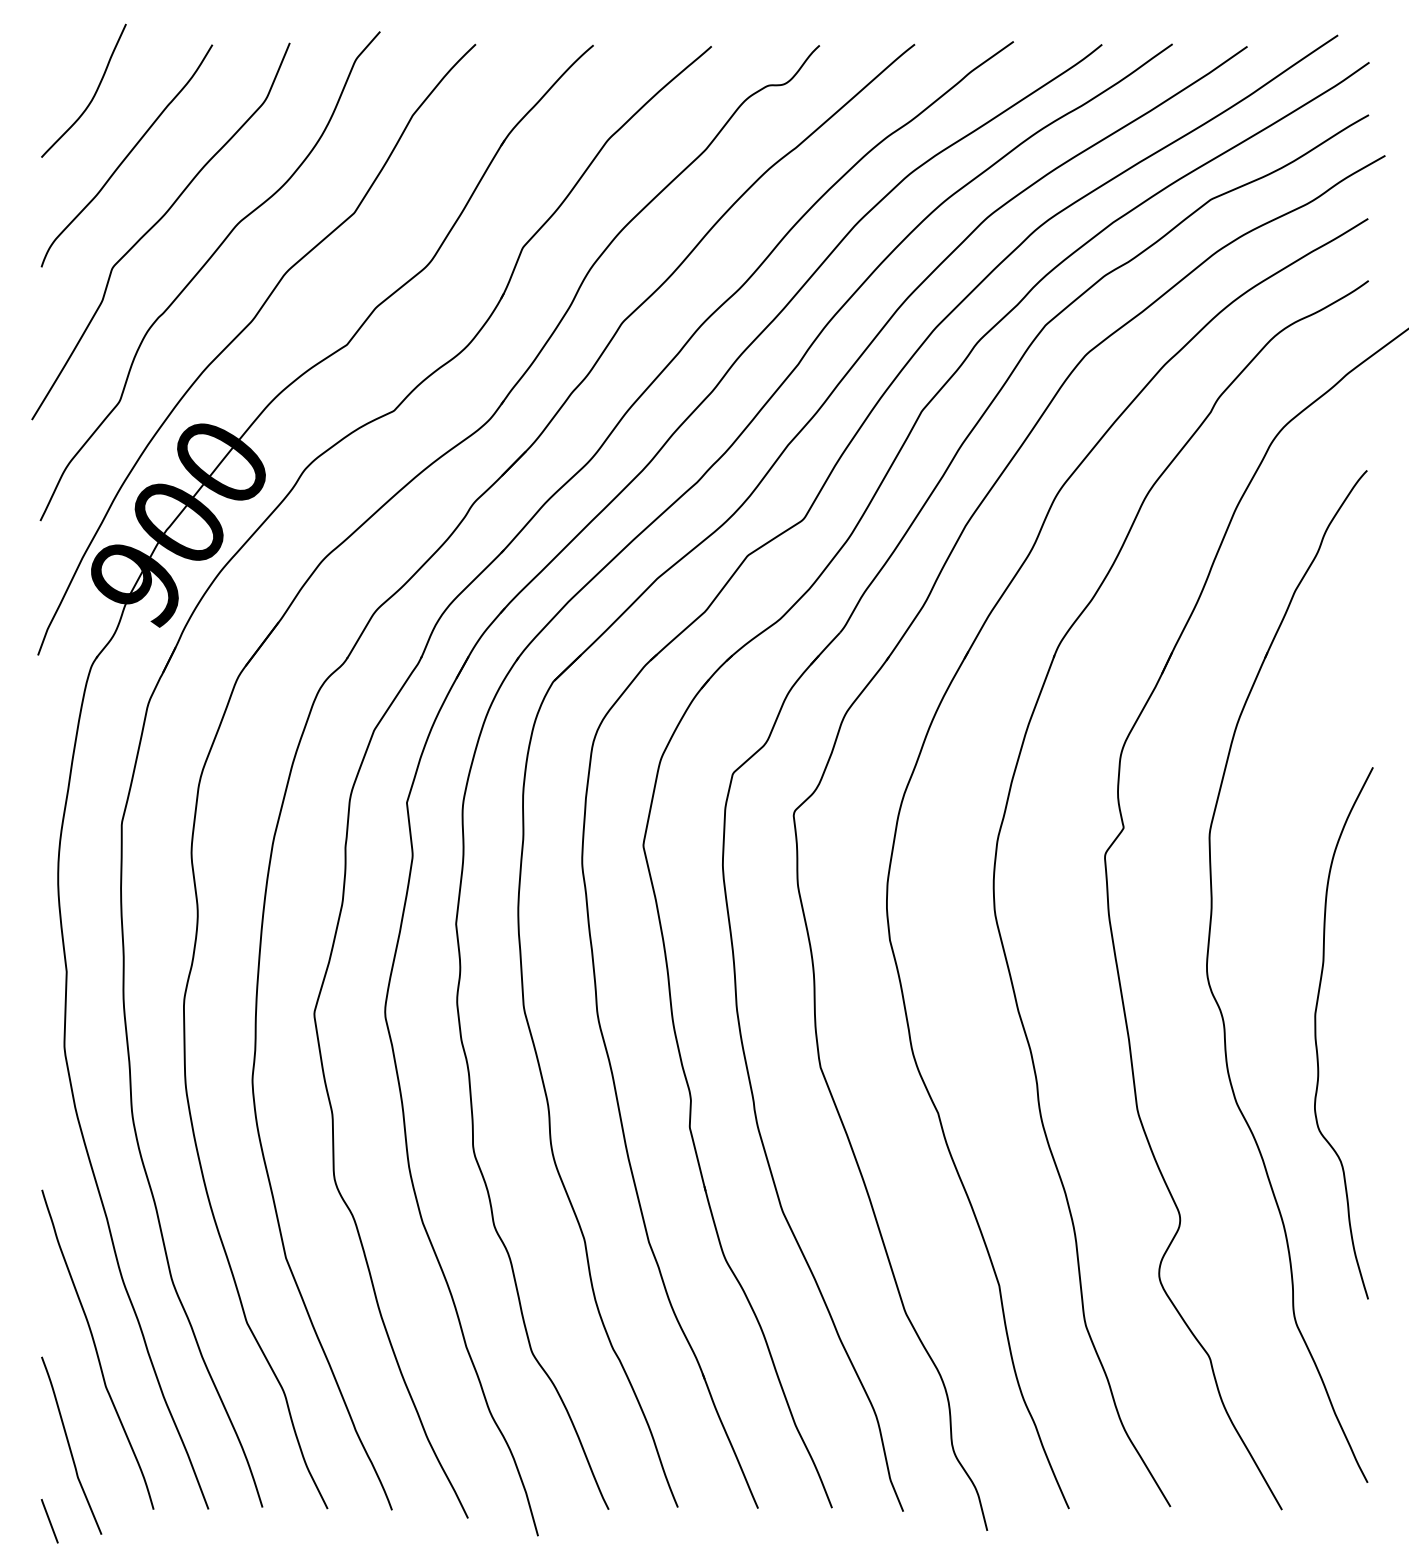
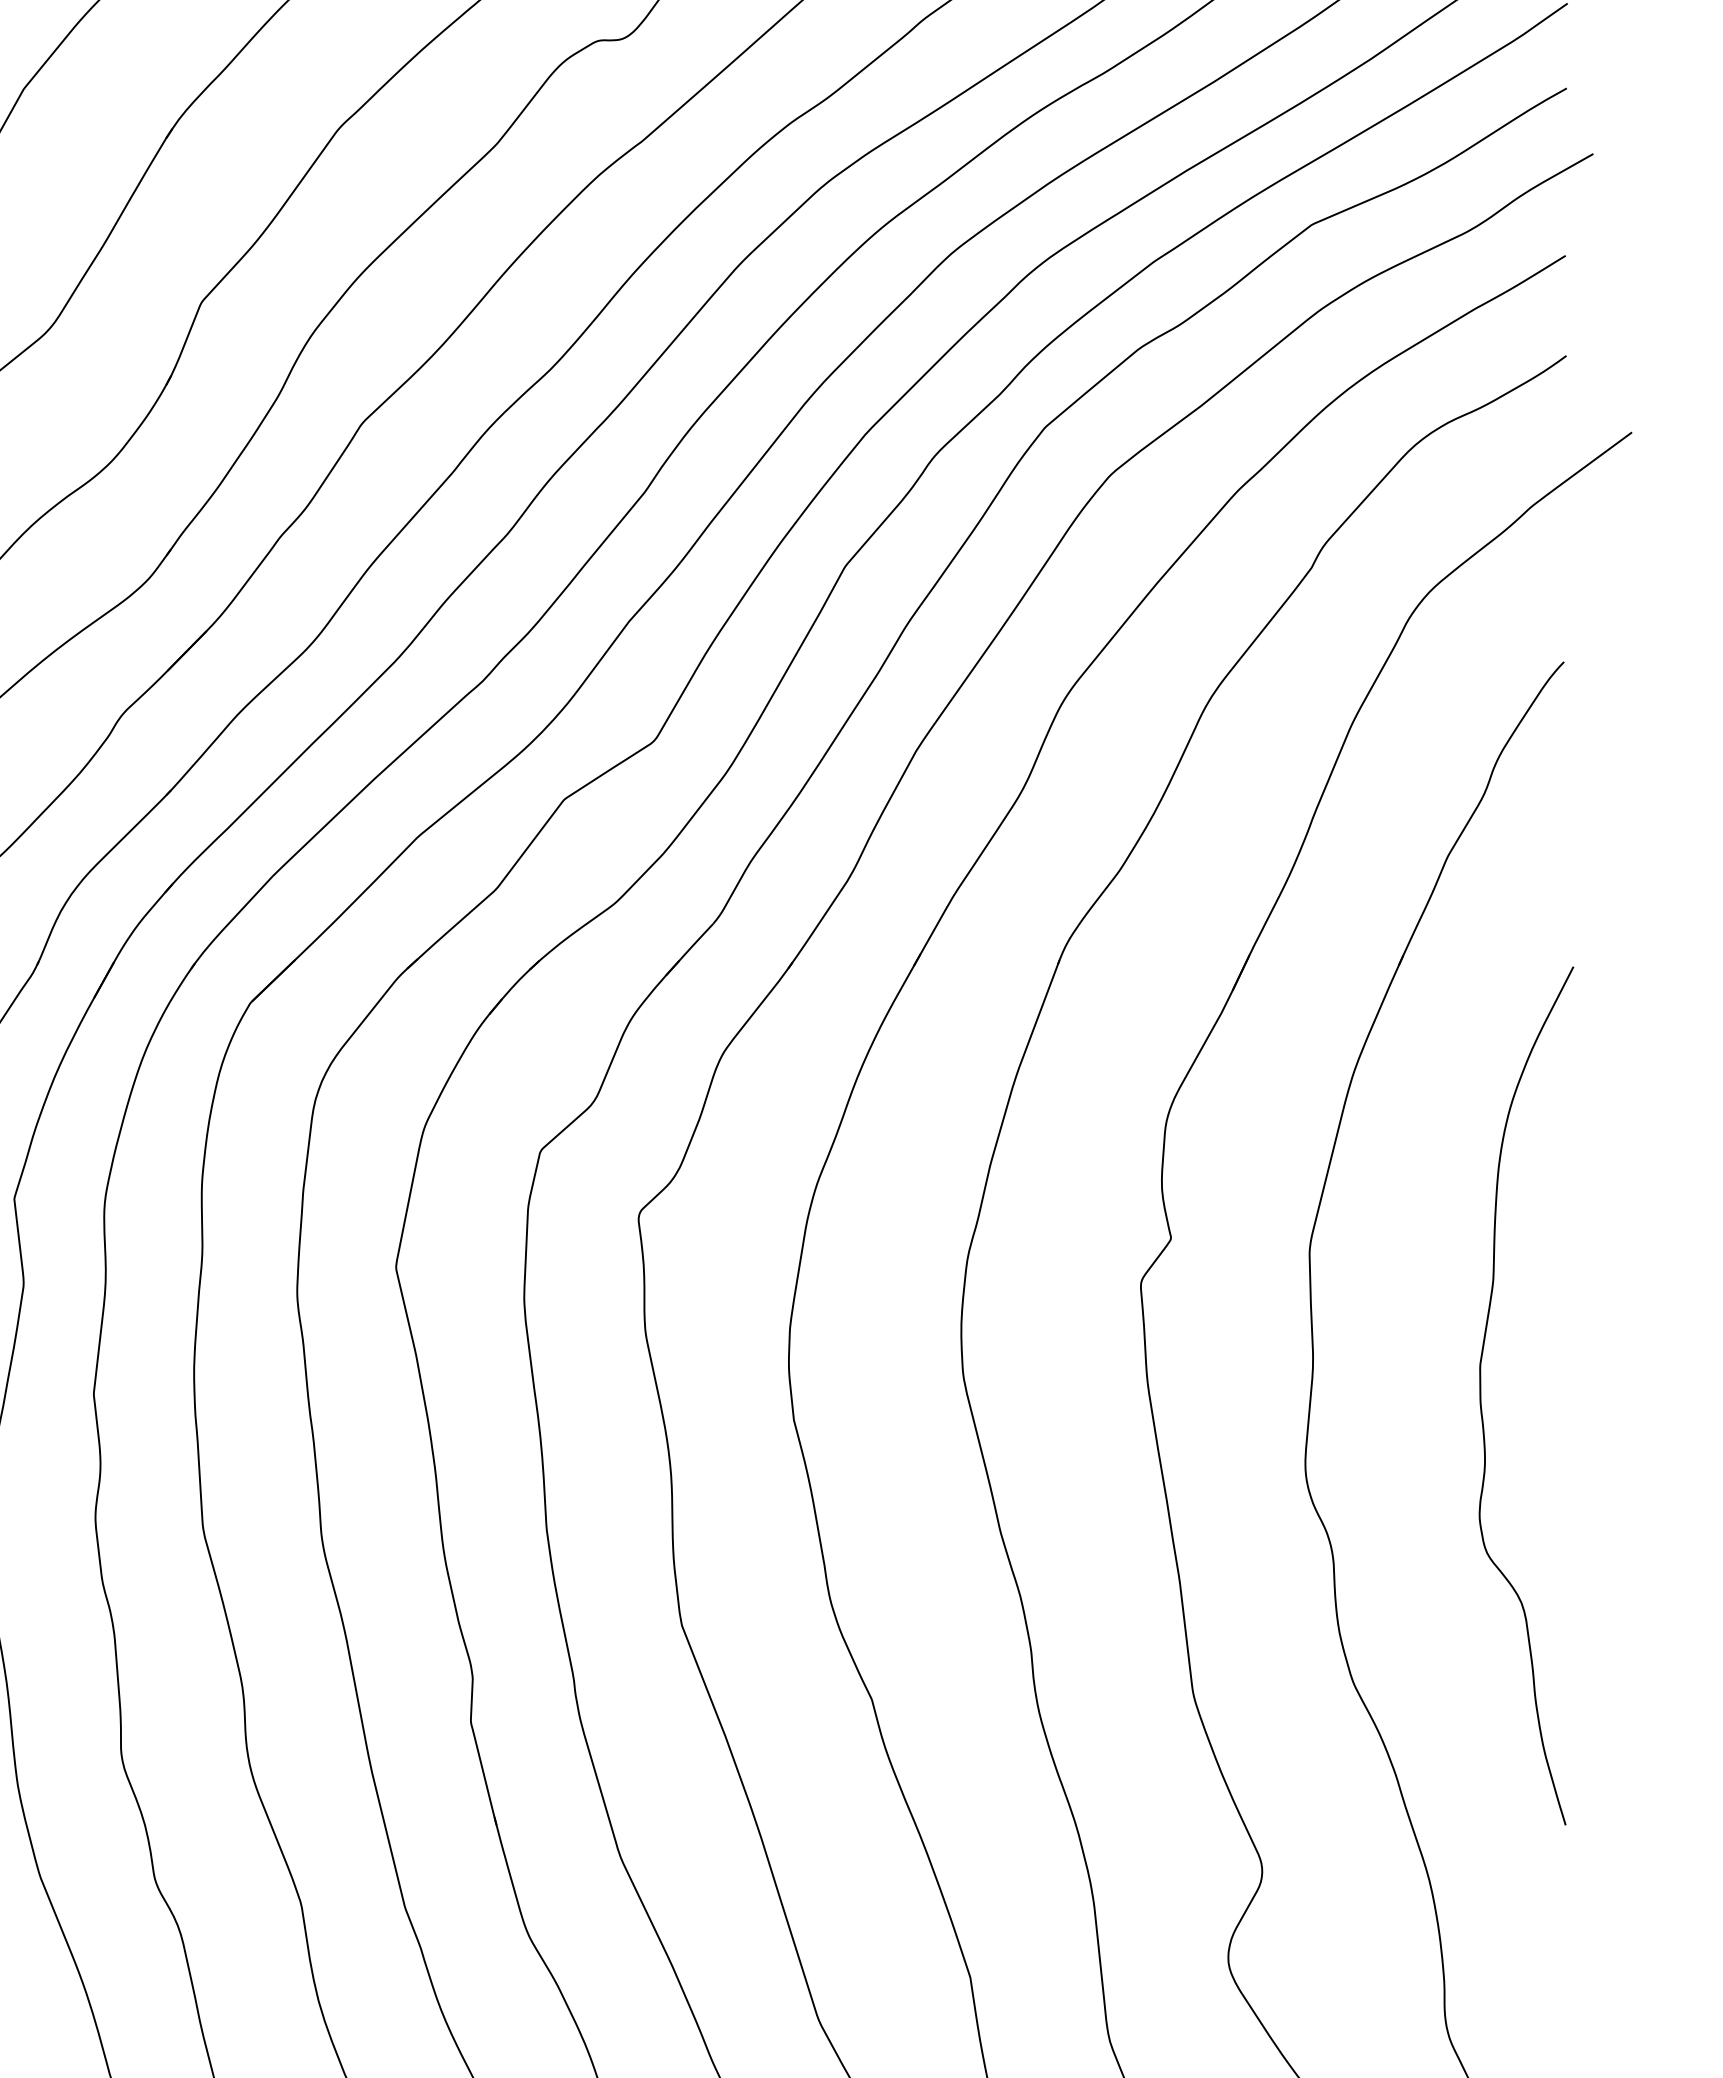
curve: (1316, 1033) -> (1482, 1396), moved

